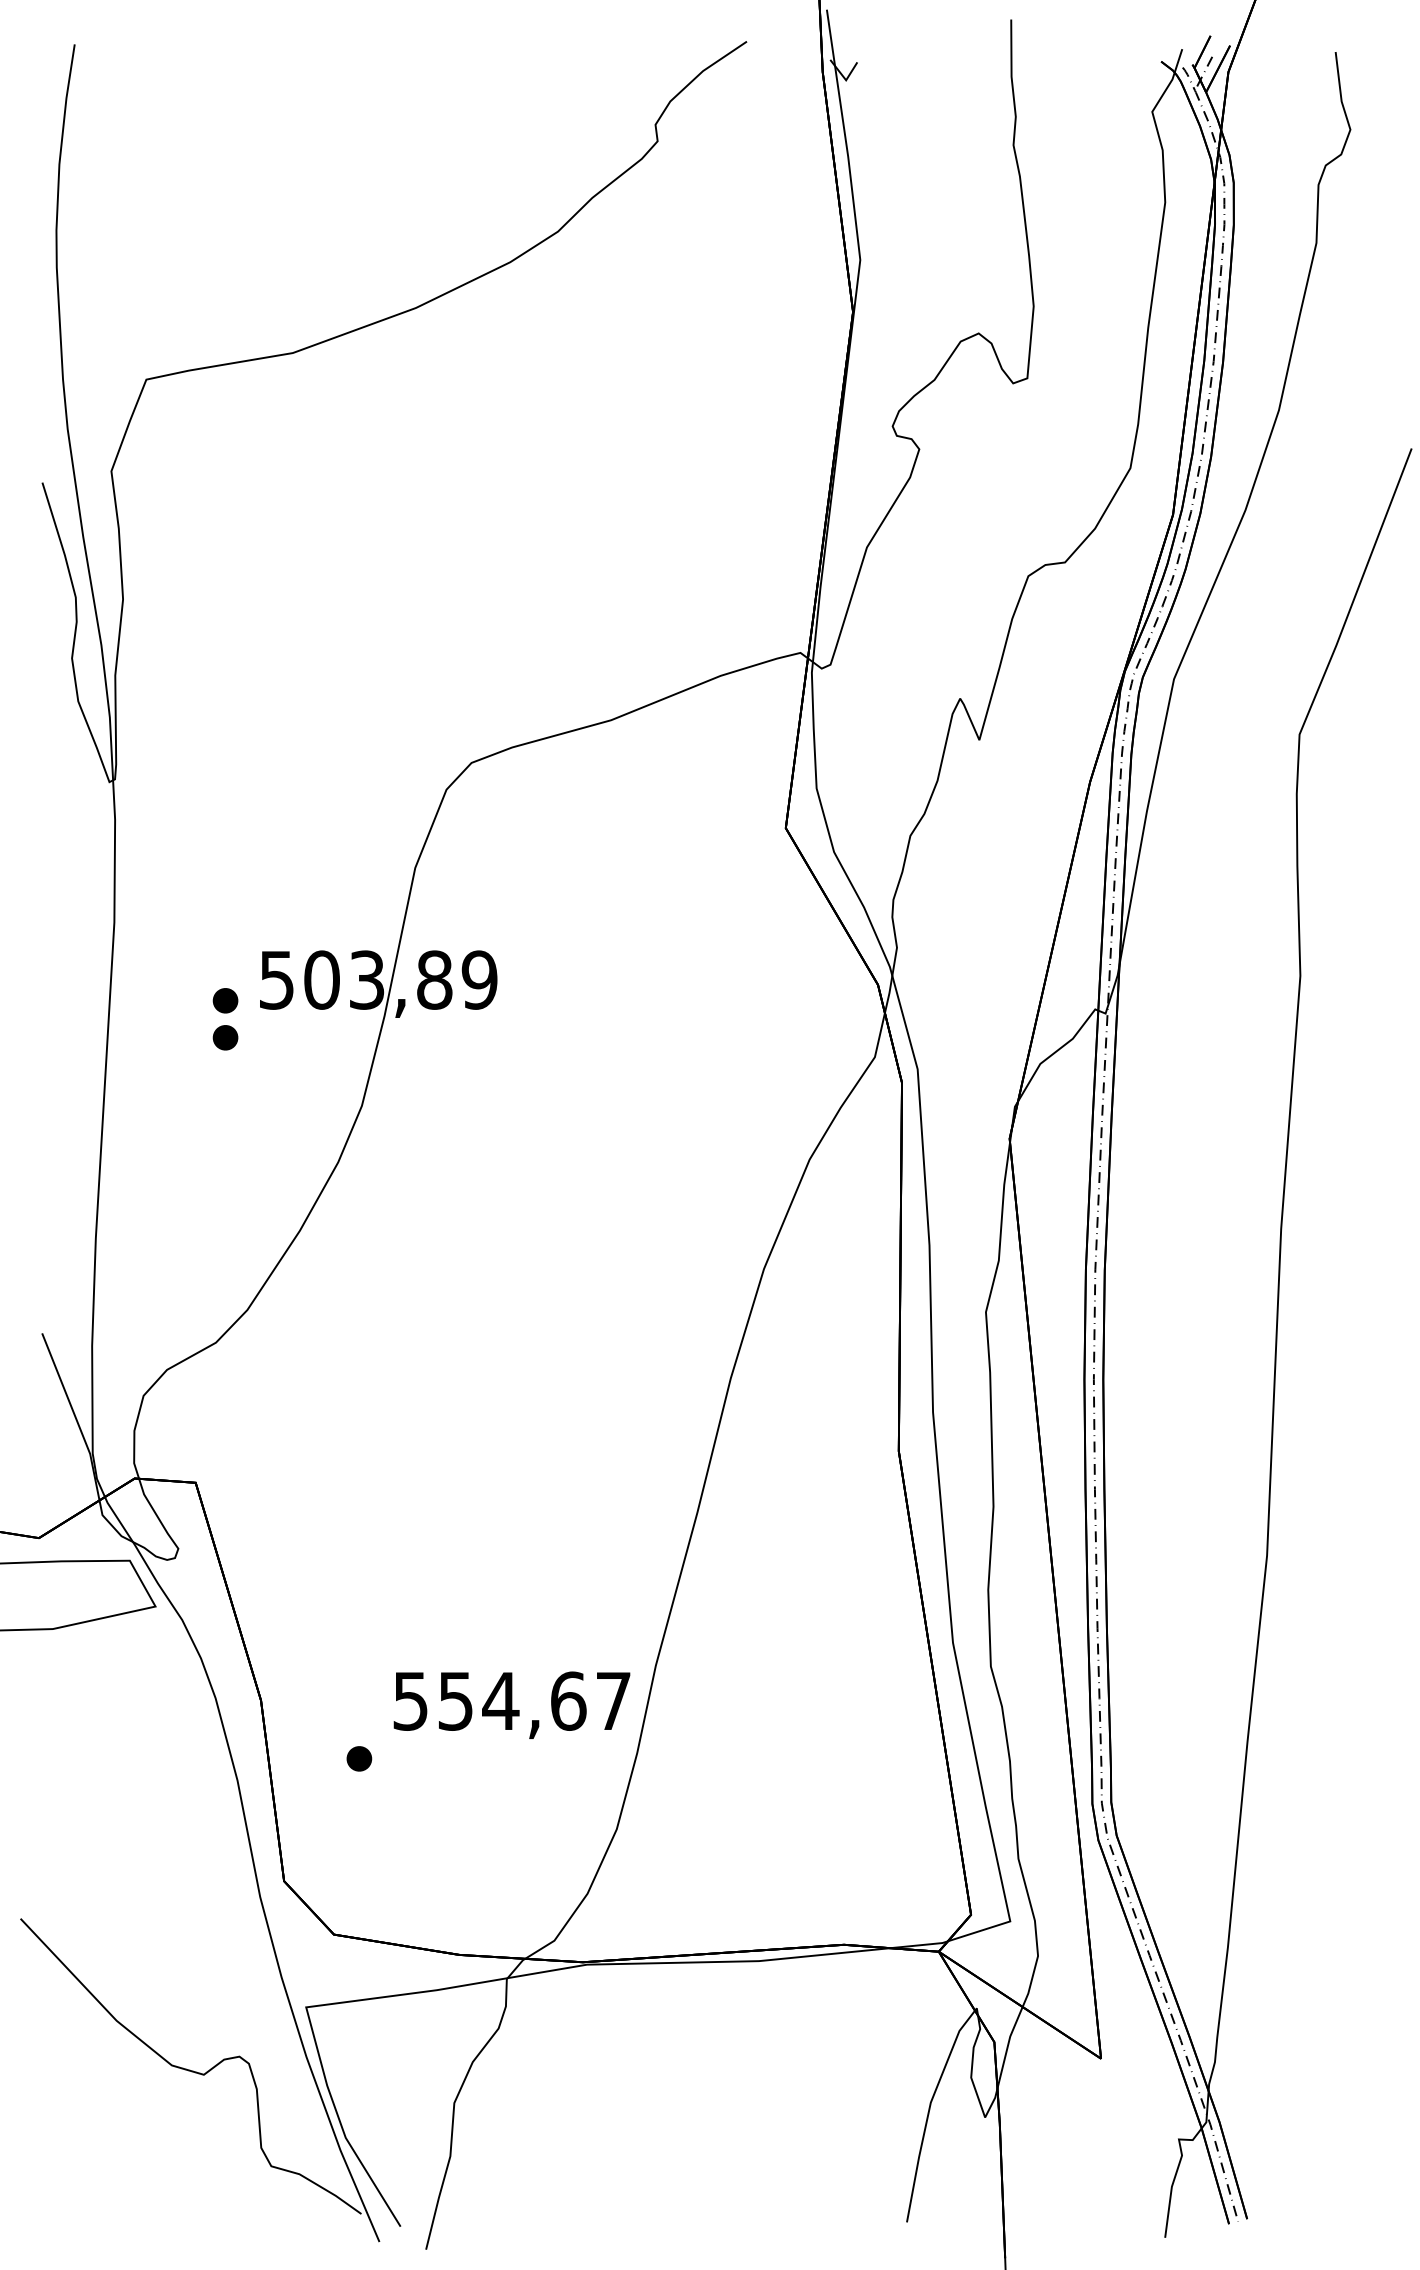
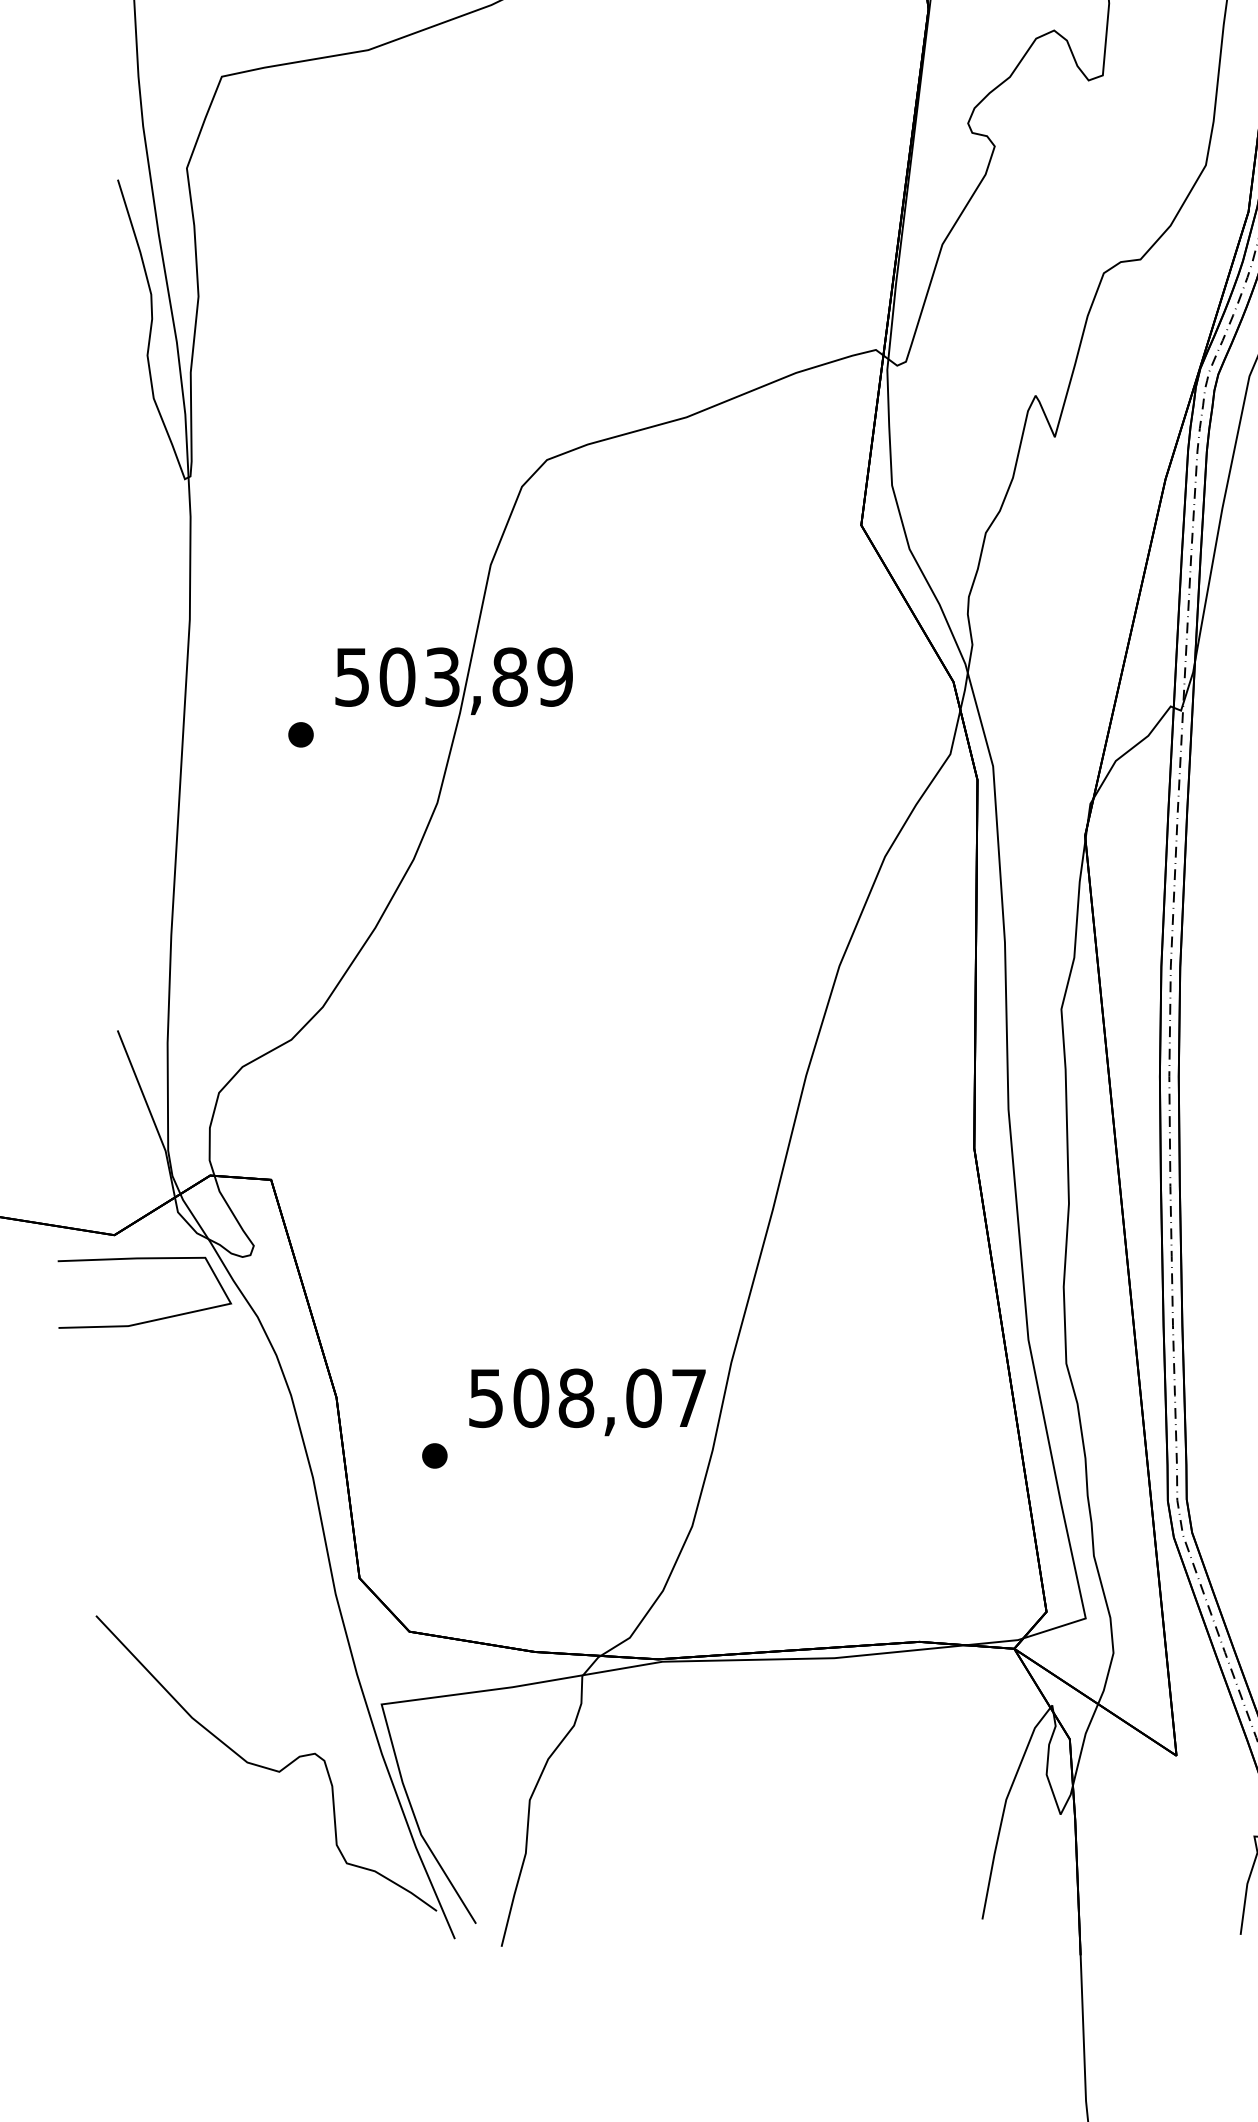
part: (225, 1000) -> (300, 697), removed
text: (512, 1700) -> (587, 1397), 554,67 -> 508,07

